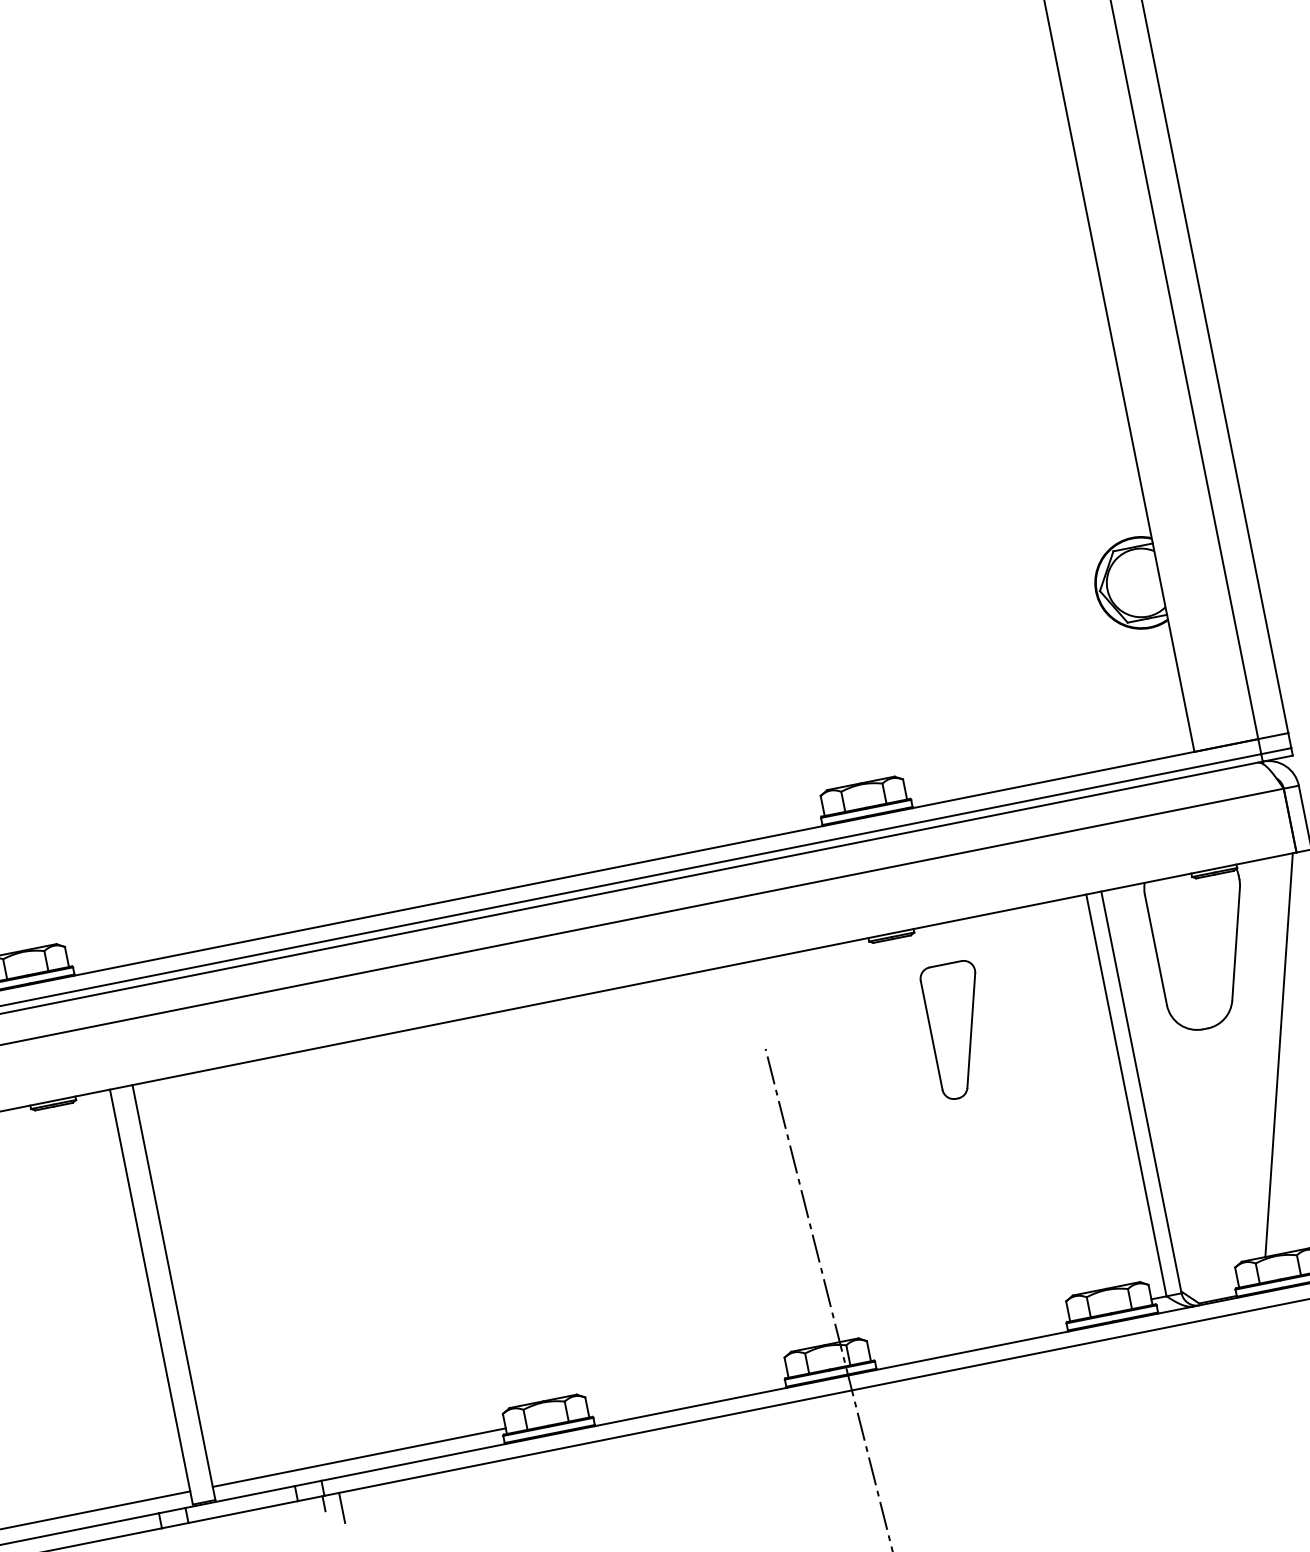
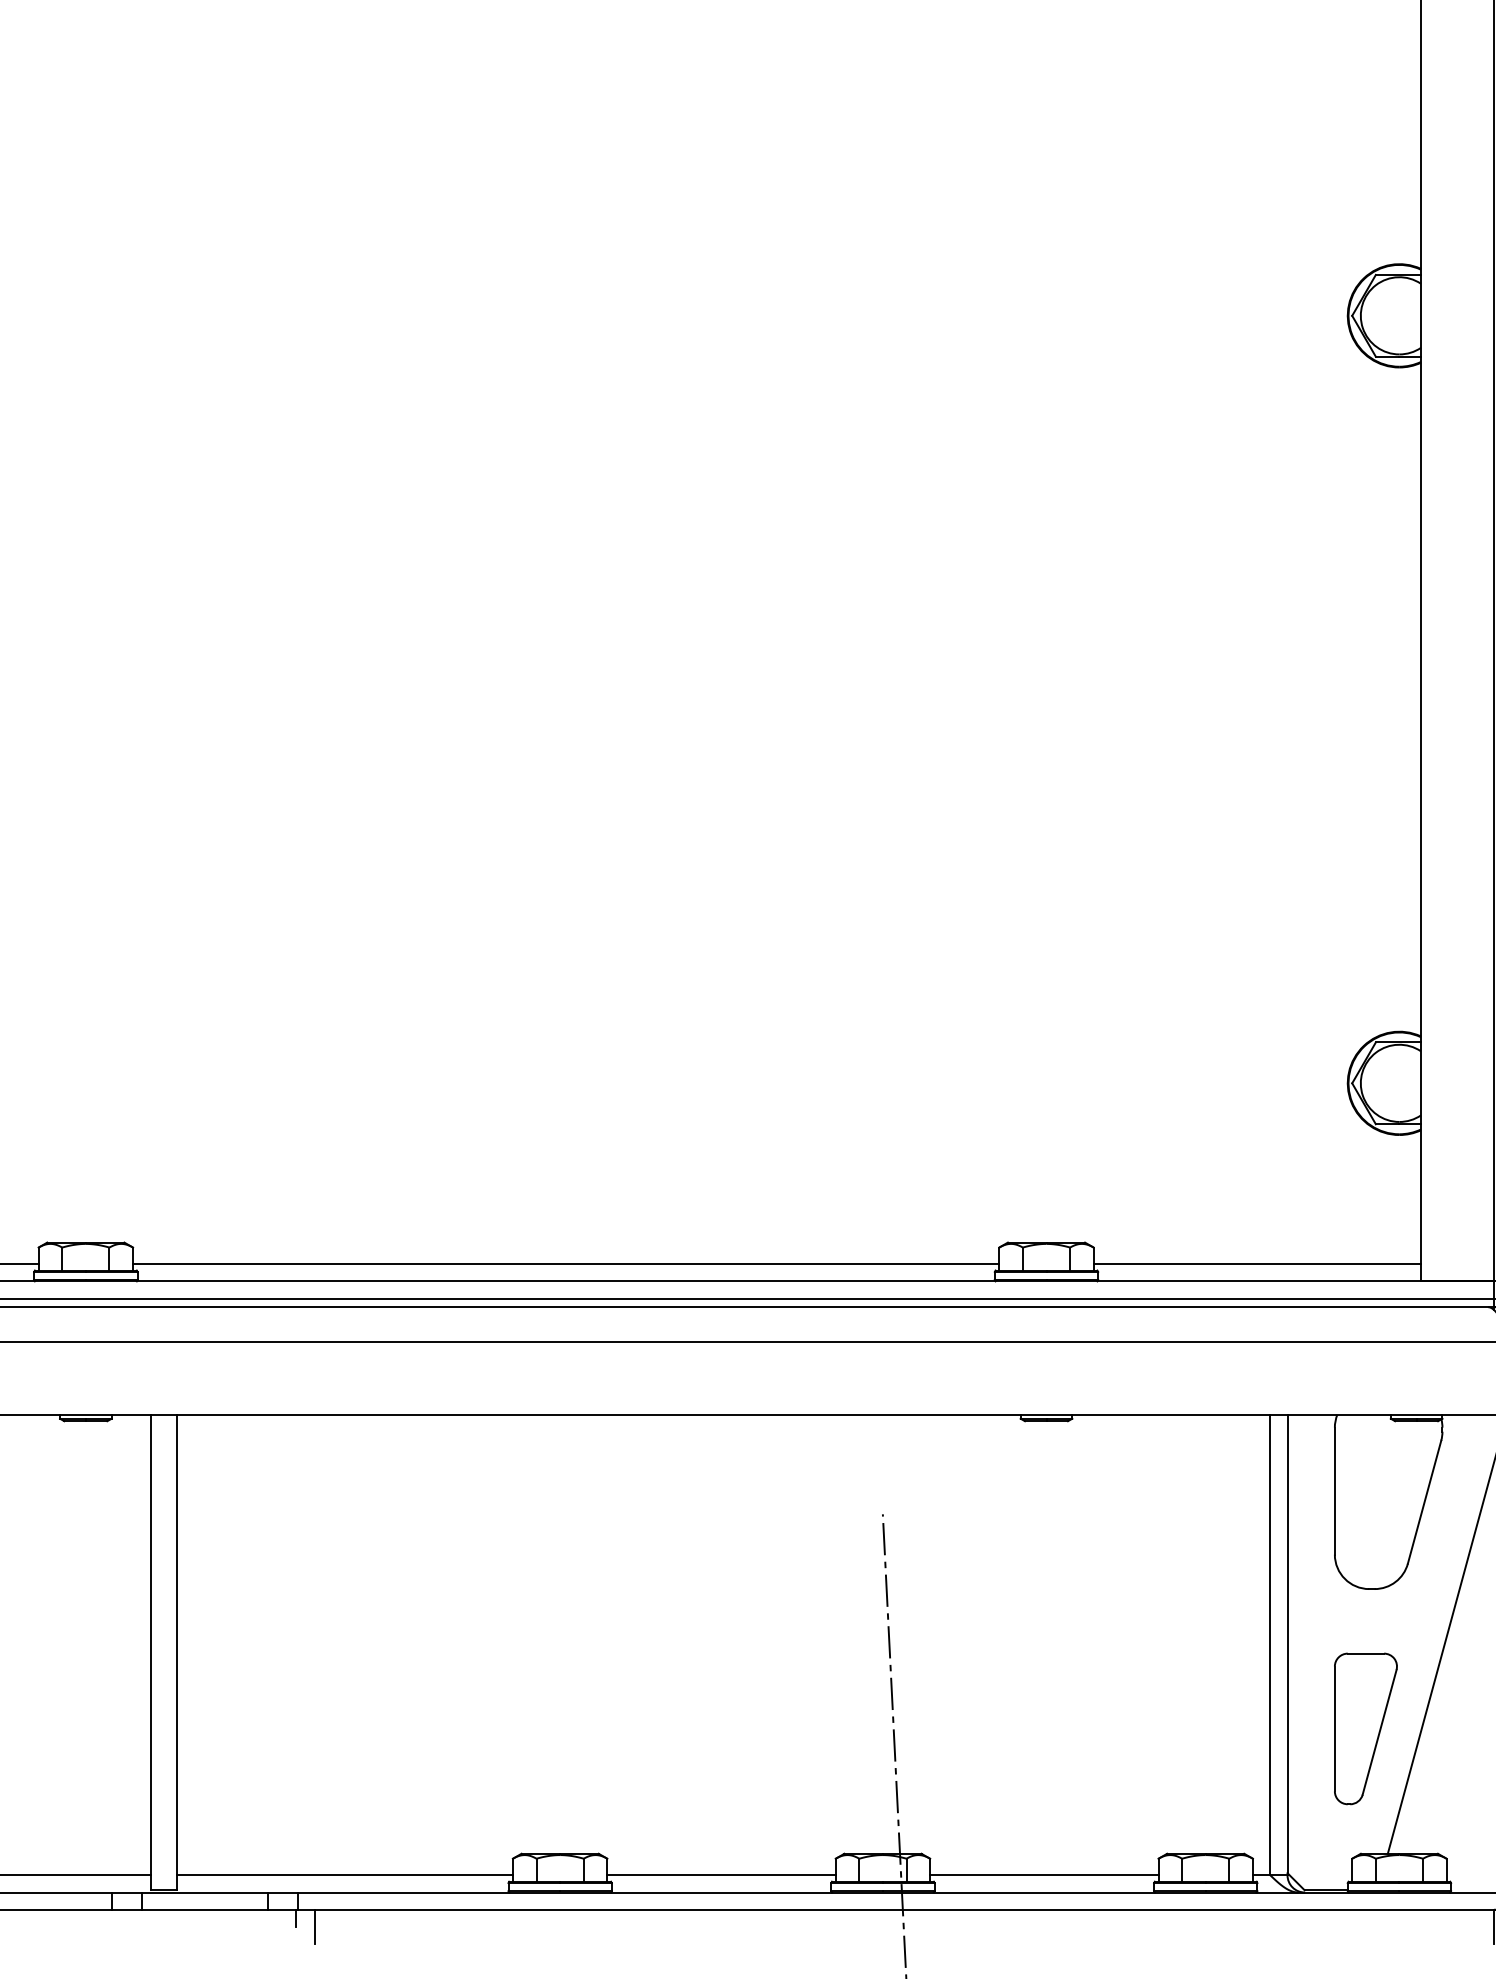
line: (1048, 765) -> (1256, 1264), added
line: (446, 886) -> (566, 1264), added
part: (958, 1029) -> (1365, 1728), moved
line: (969, 1335) -> (1044, 1875), added
line: (687, 1392) -> (721, 1875), added

